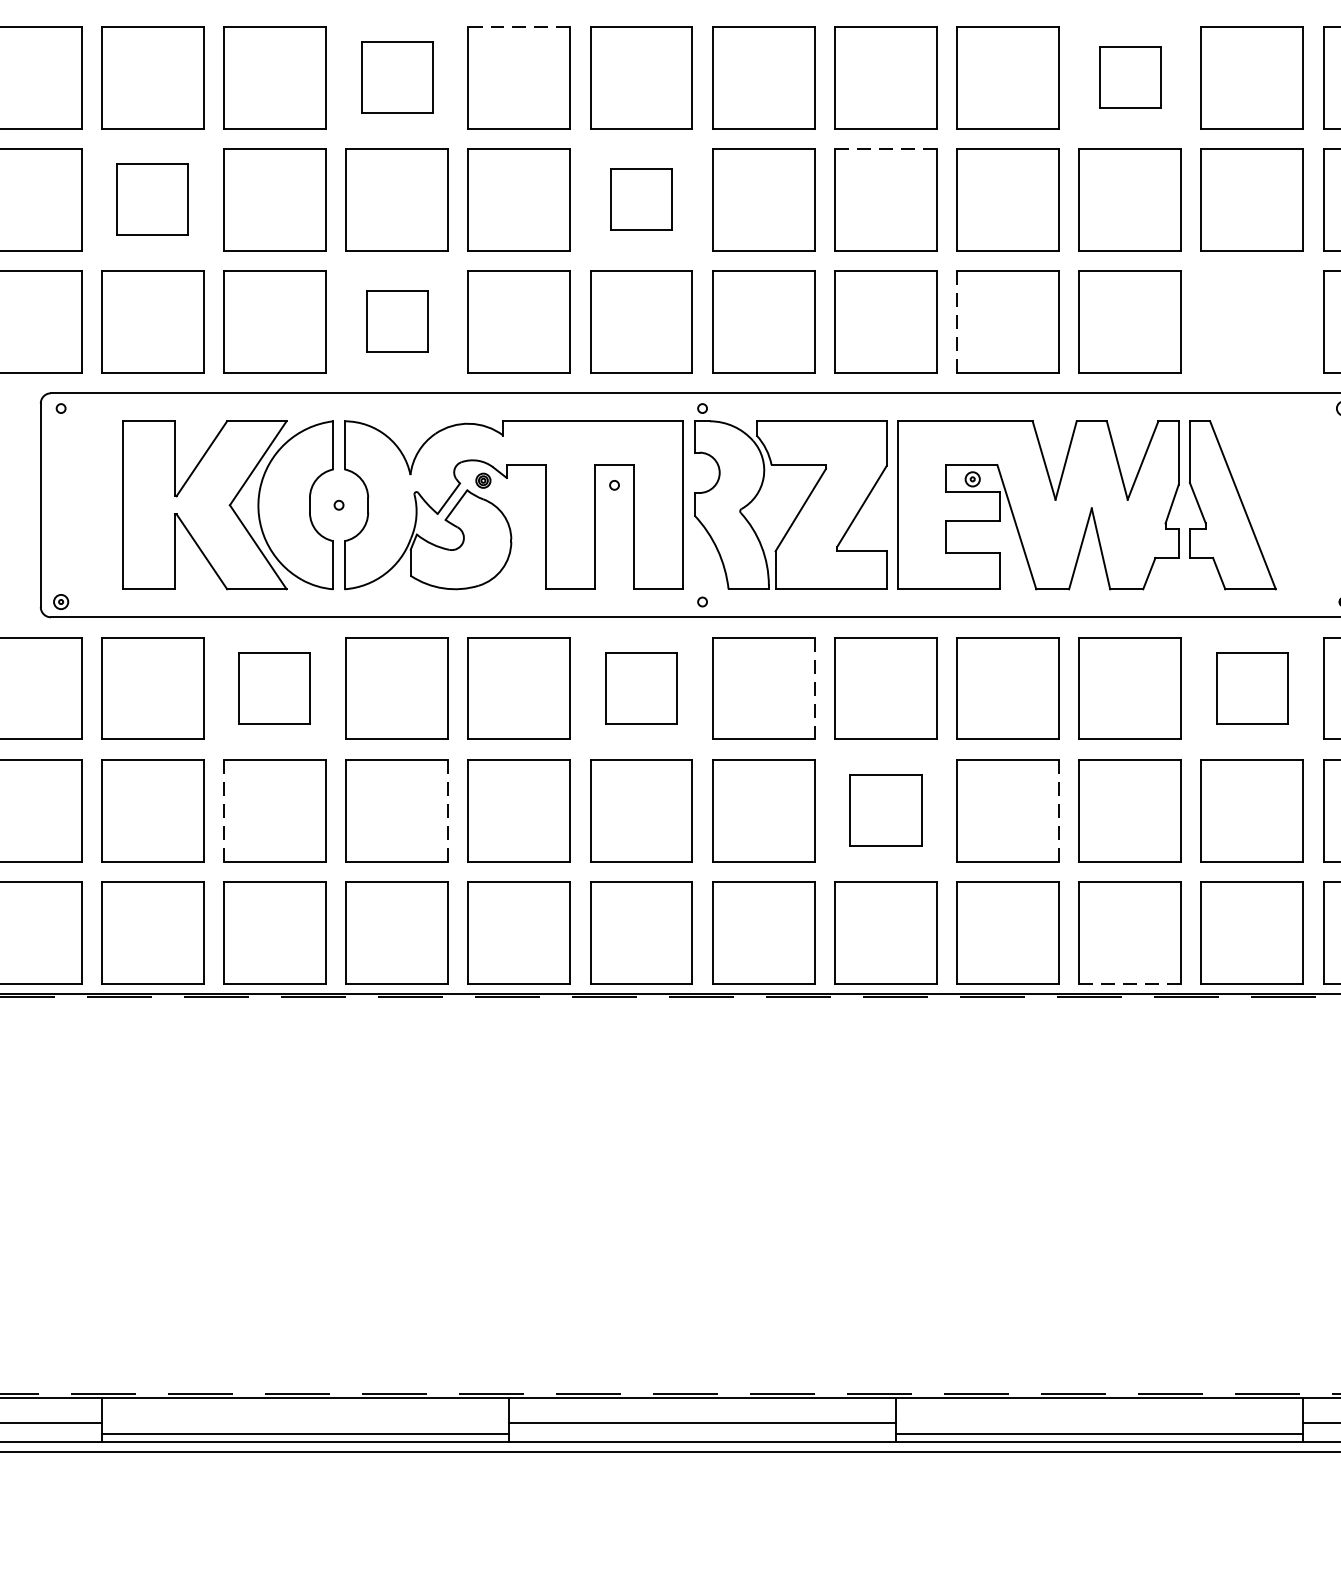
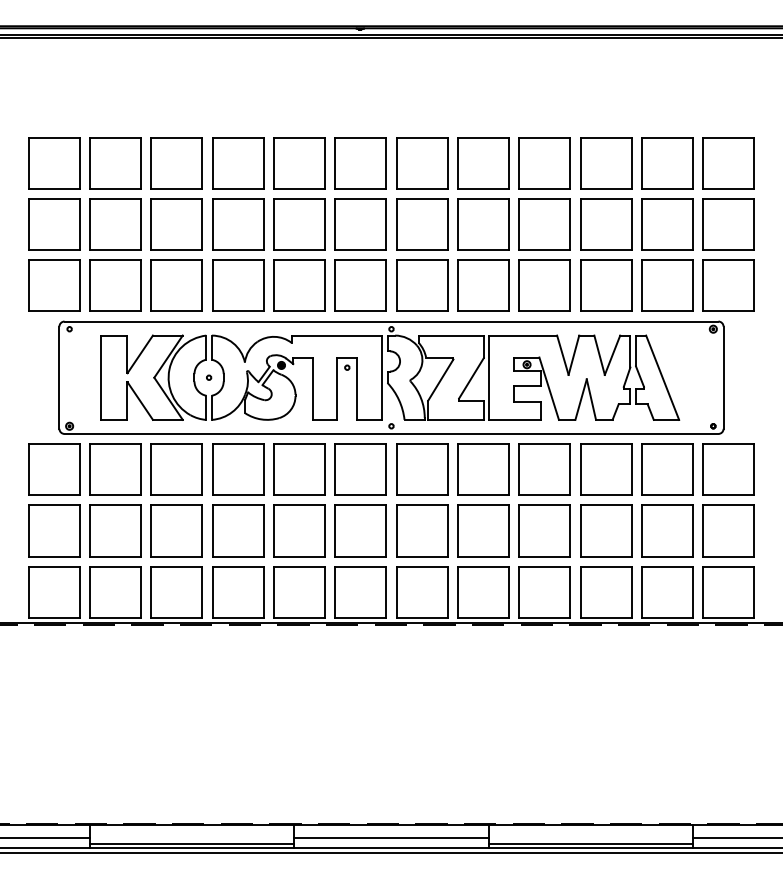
line: (519, 26) -> (299, 137), dashed -> solid
part: (397, 78) -> (238, 163), size x1.43
part: (1131, 78) -> (606, 163), size x1.67
line: (885, 148) -> (483, 198), dashed -> solid
part: (152, 199) -> (115, 224), size x1.43
part: (640, 199) -> (360, 224), size x1.67
part: (397, 321) -> (238, 285), size x1.67
line: (957, 321) -> (519, 285), dashed -> solid
part: (1252, 321) -> (667, 285), added
part: (274, 688) -> (176, 469), size x1.43
part: (640, 688) -> (360, 469), size x1.43
line: (814, 688) -> (447, 469), dashed -> solid
part: (1252, 688) -> (667, 469), size x1.43
part: (885, 809) -> (483, 530), size x1.43
line: (224, 811) -> (151, 531), dashed -> solid
line: (447, 811) -> (263, 531), dashed -> solid
line: (1059, 811) -> (570, 531), dashed -> solid
line: (1131, 983) -> (606, 617), dashed -> solid

